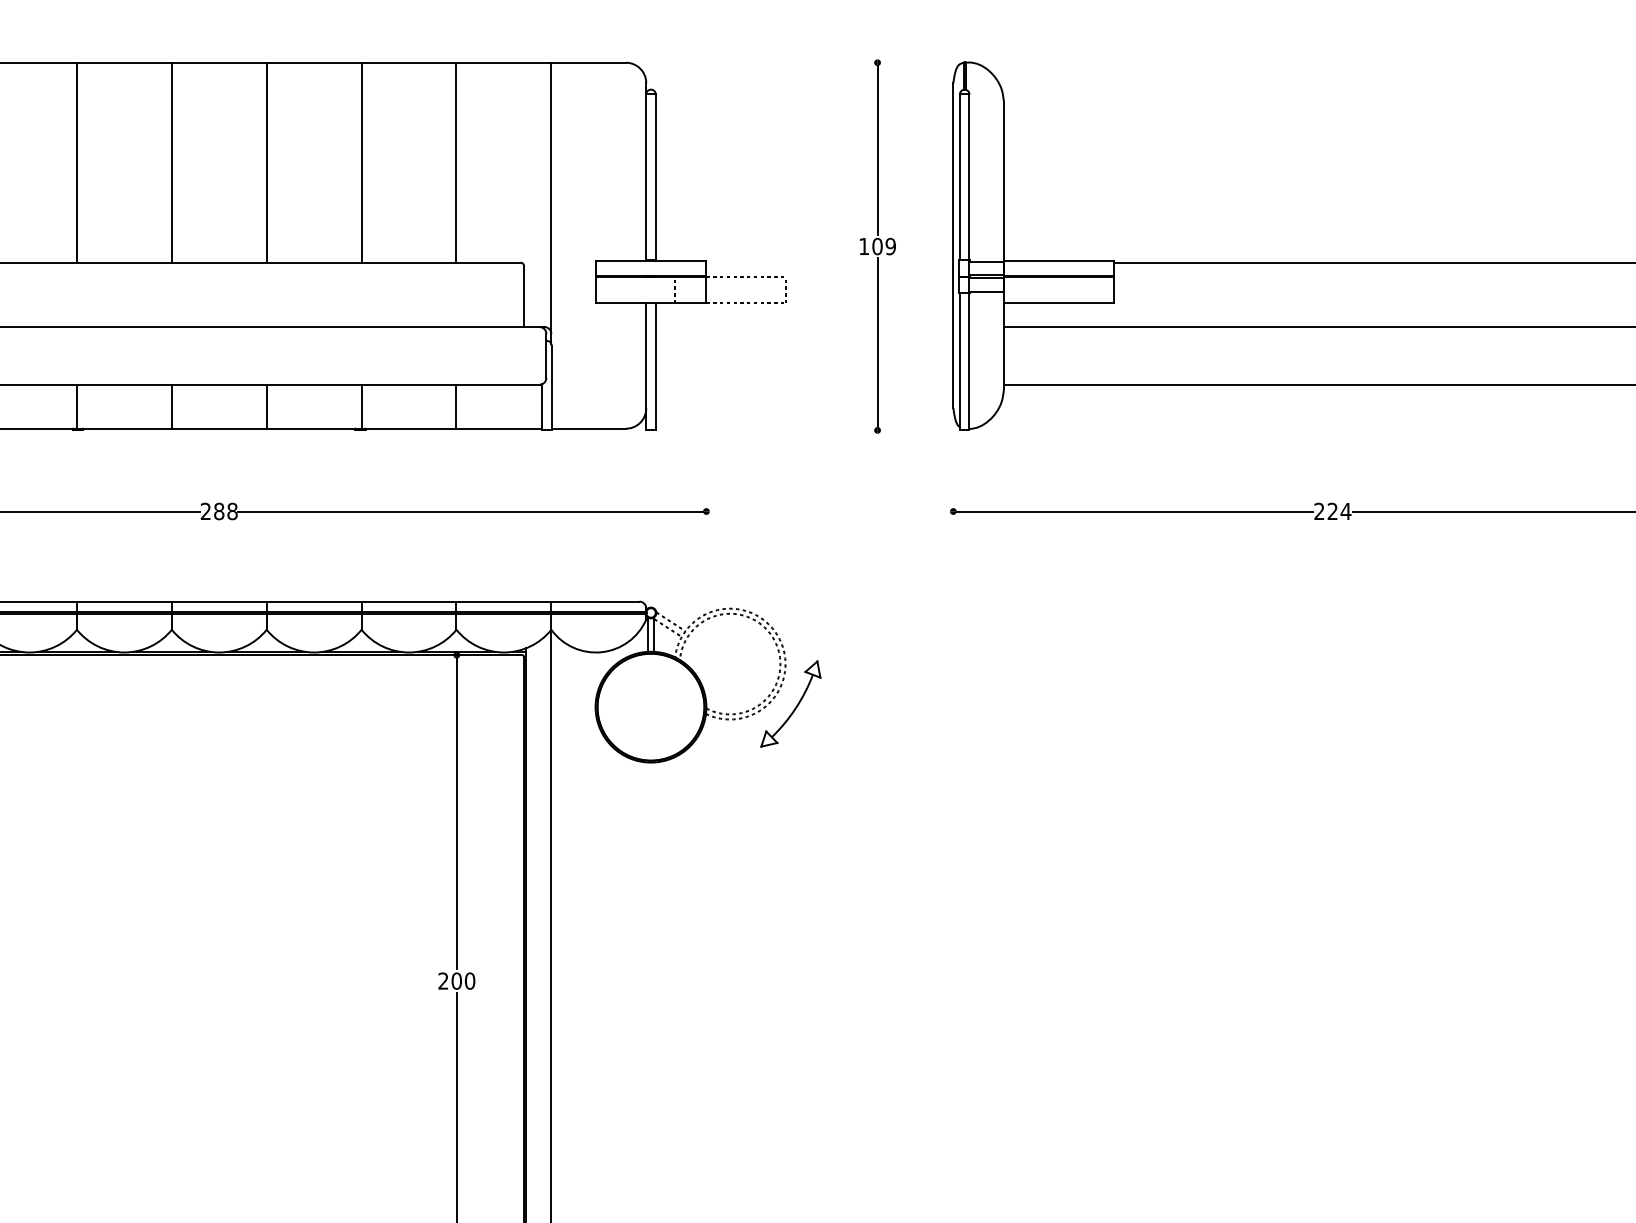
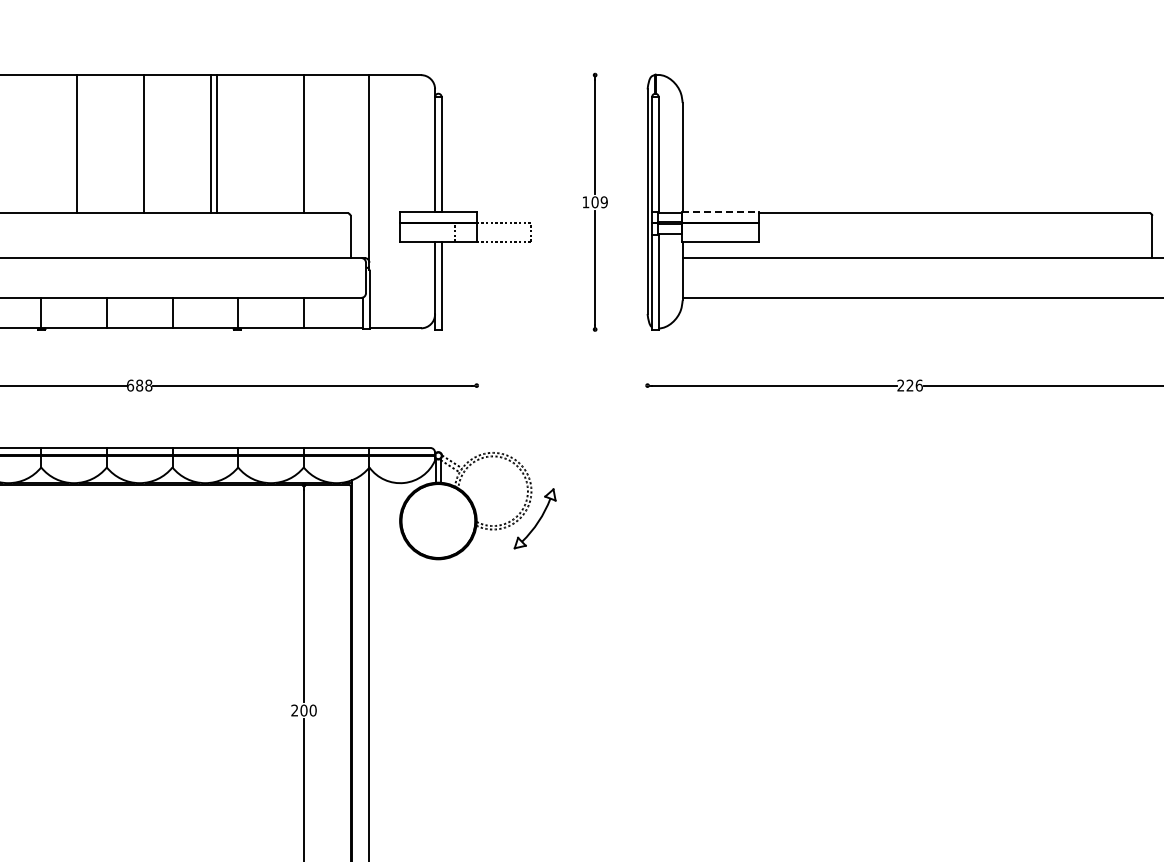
line: (77, 163) -> (77, 144), moved
line: (171, 163) -> (143, 144), moved
line: (266, 163) -> (216, 144), moved
line: (362, 163) -> (211, 144), moved
line: (1060, 261) -> (721, 212), solid -> dashed
text: (206, 511) -> (130, 385), 288 -> 688
text: (1344, 511) -> (918, 385), 224 -> 226

